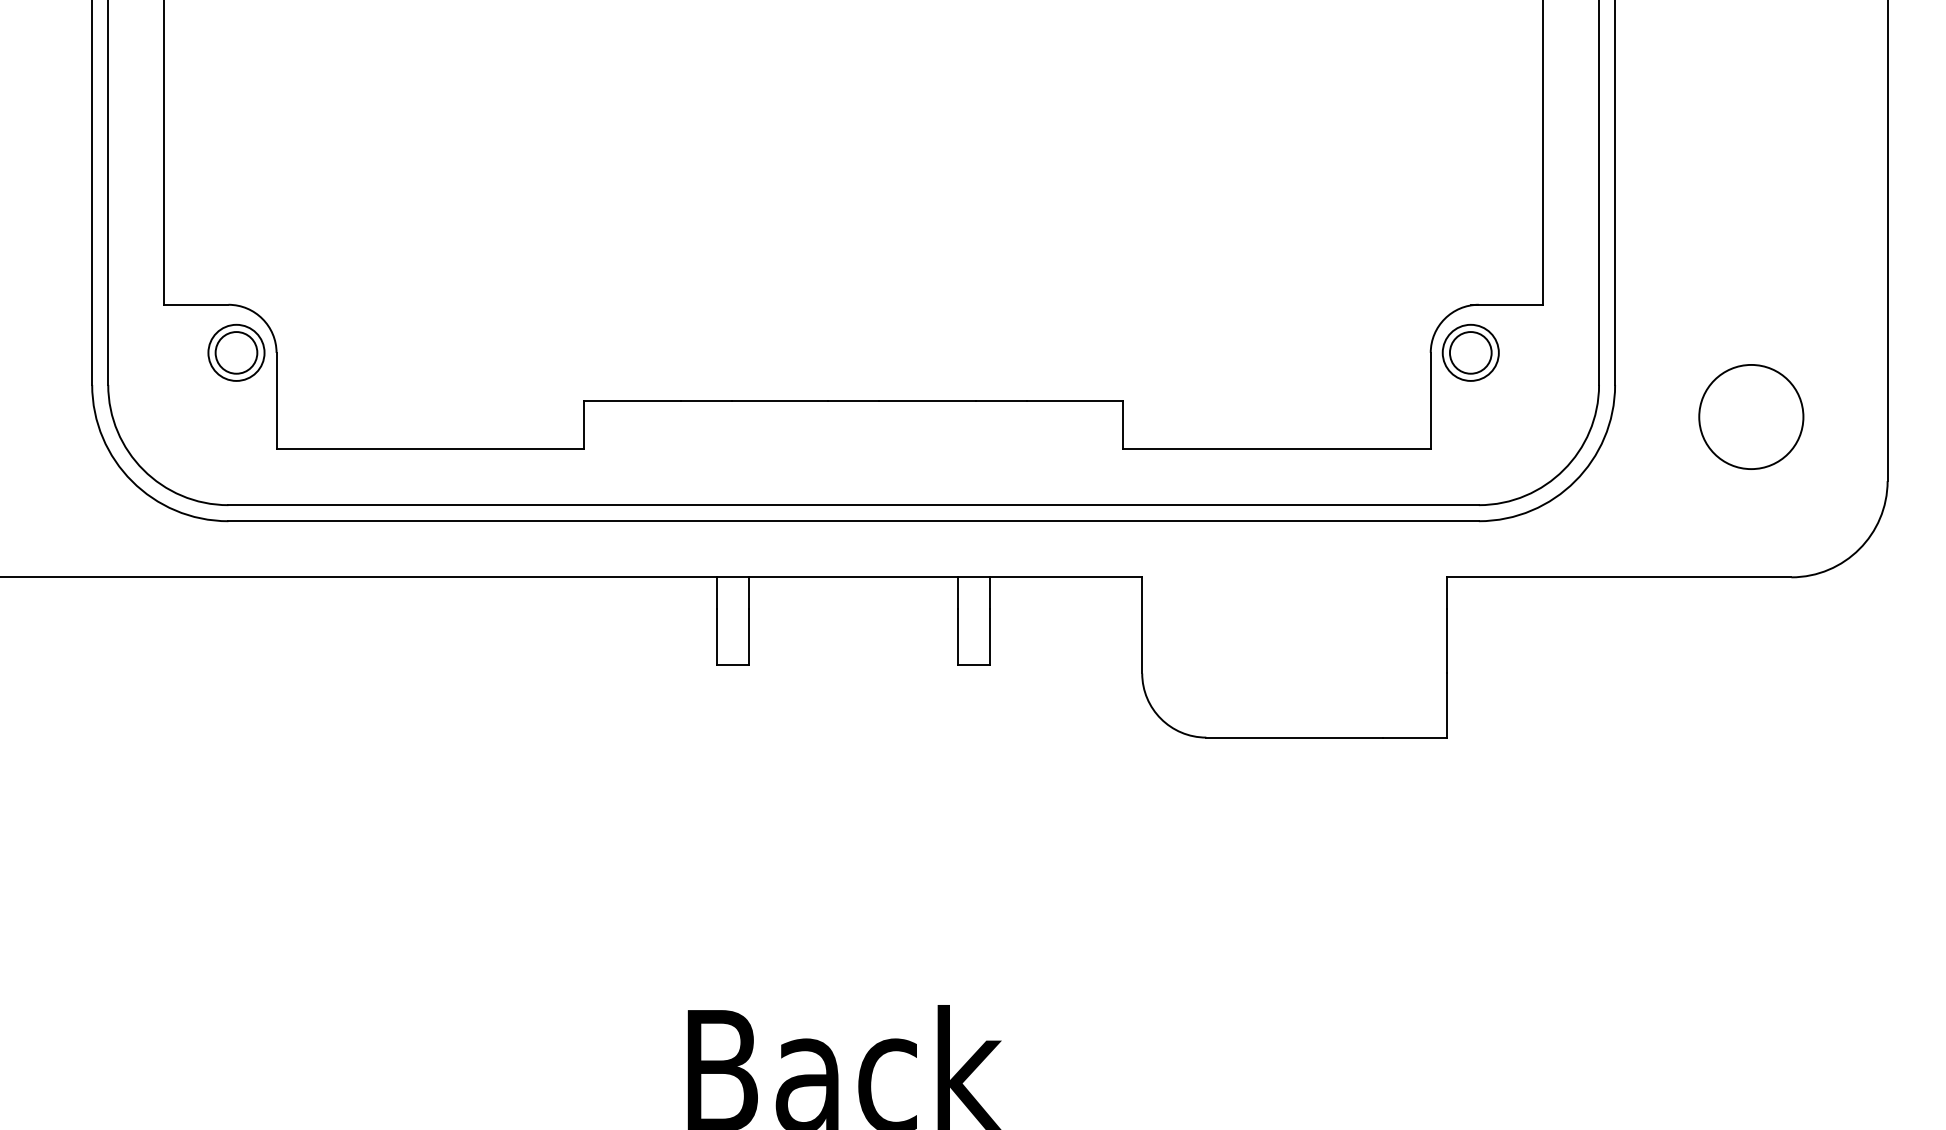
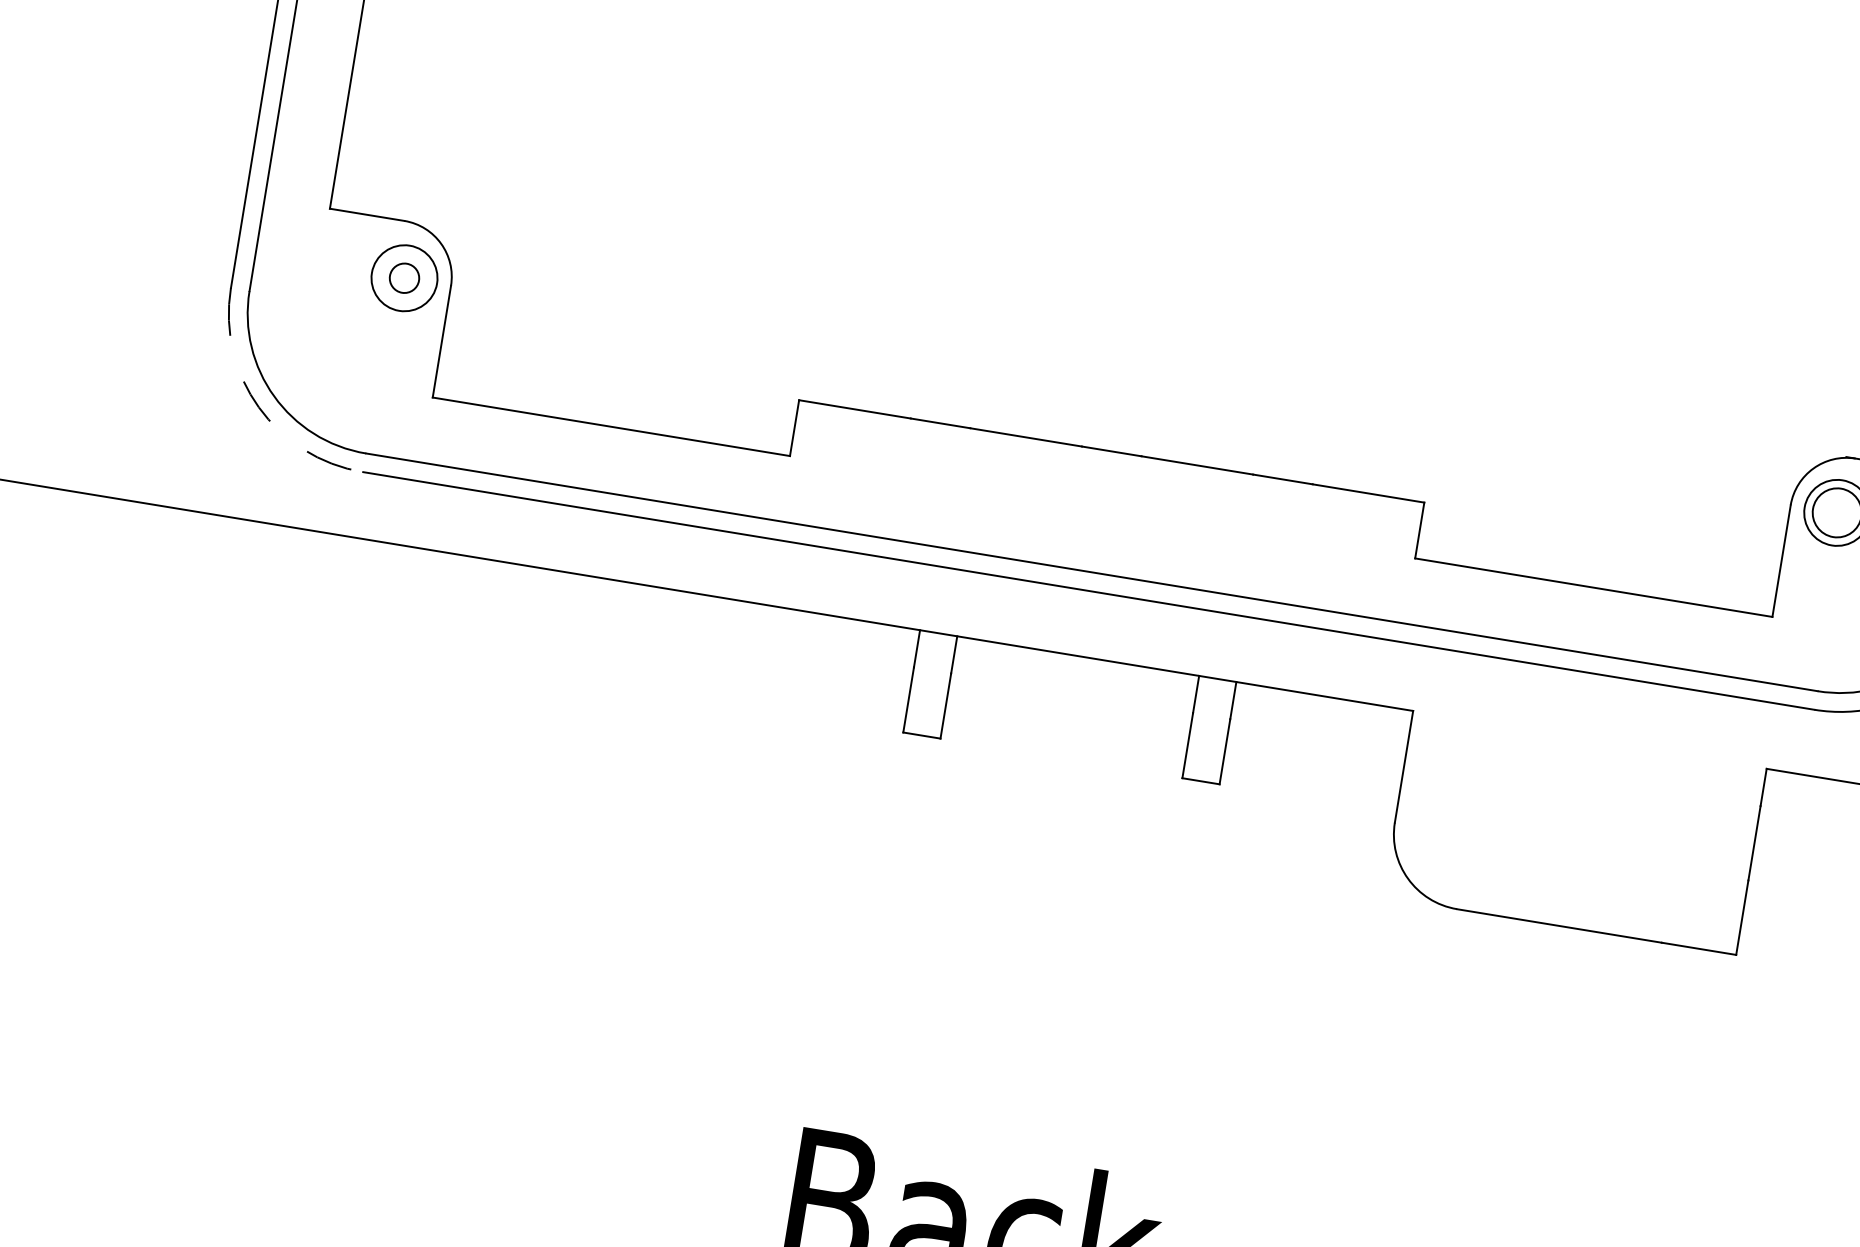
circle: (236, 352) -> (404, 277), size x0.6
arc: (132, 481) -> (259, 407), solid -> dashed

